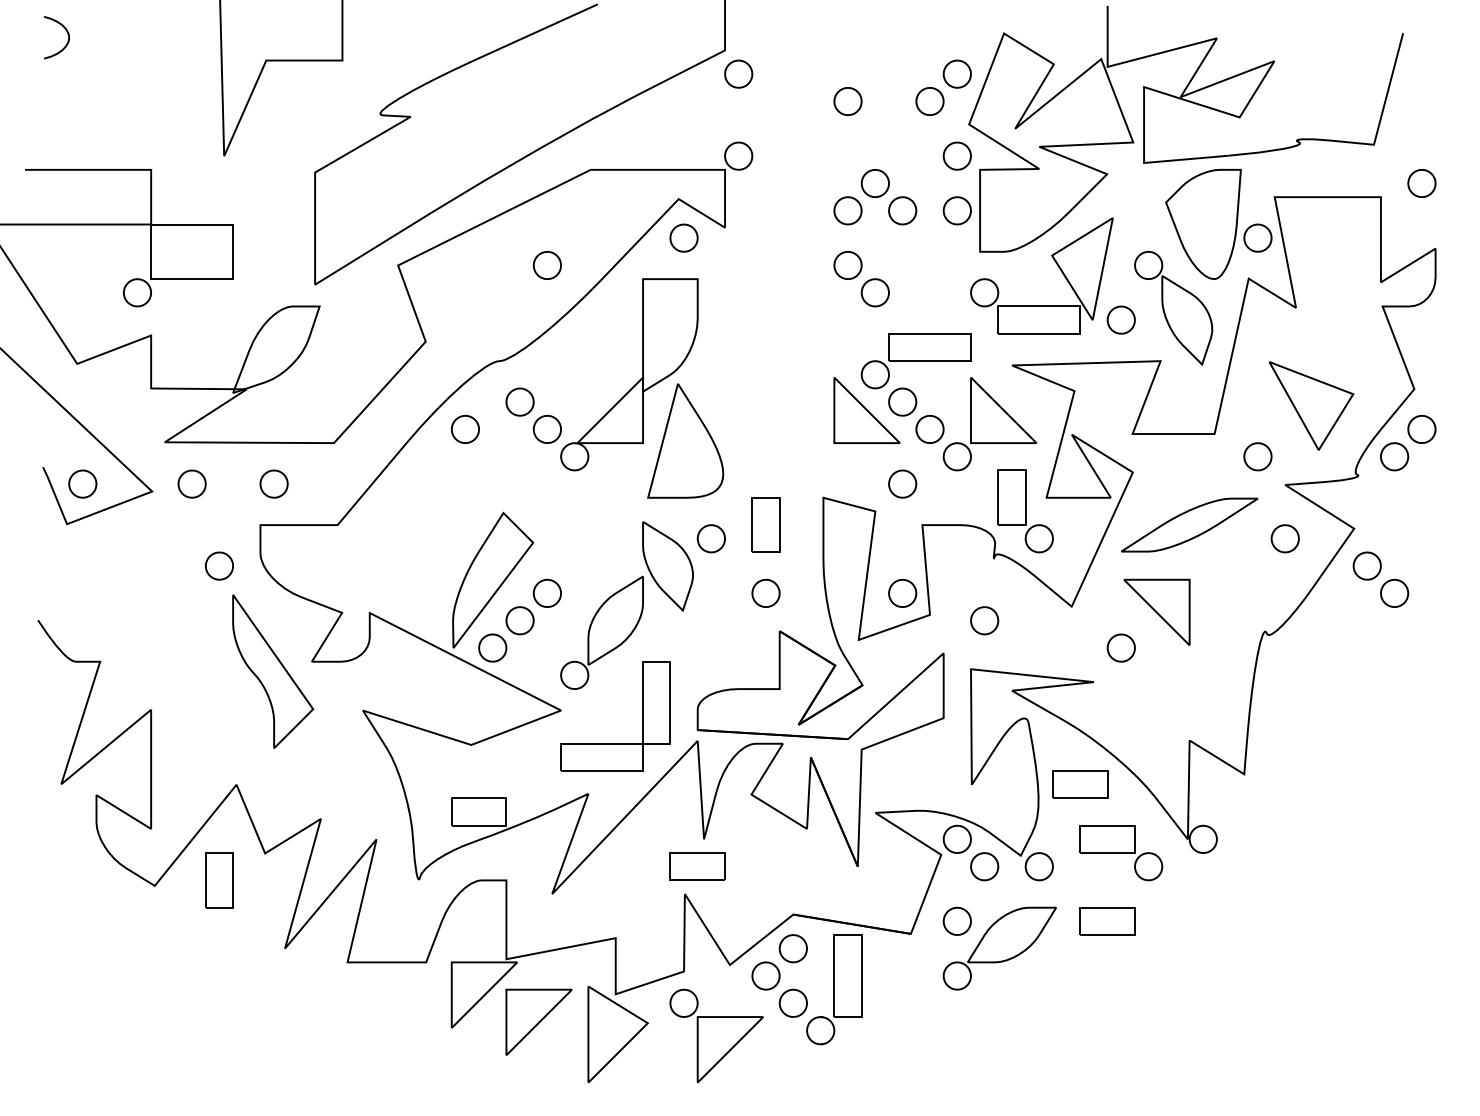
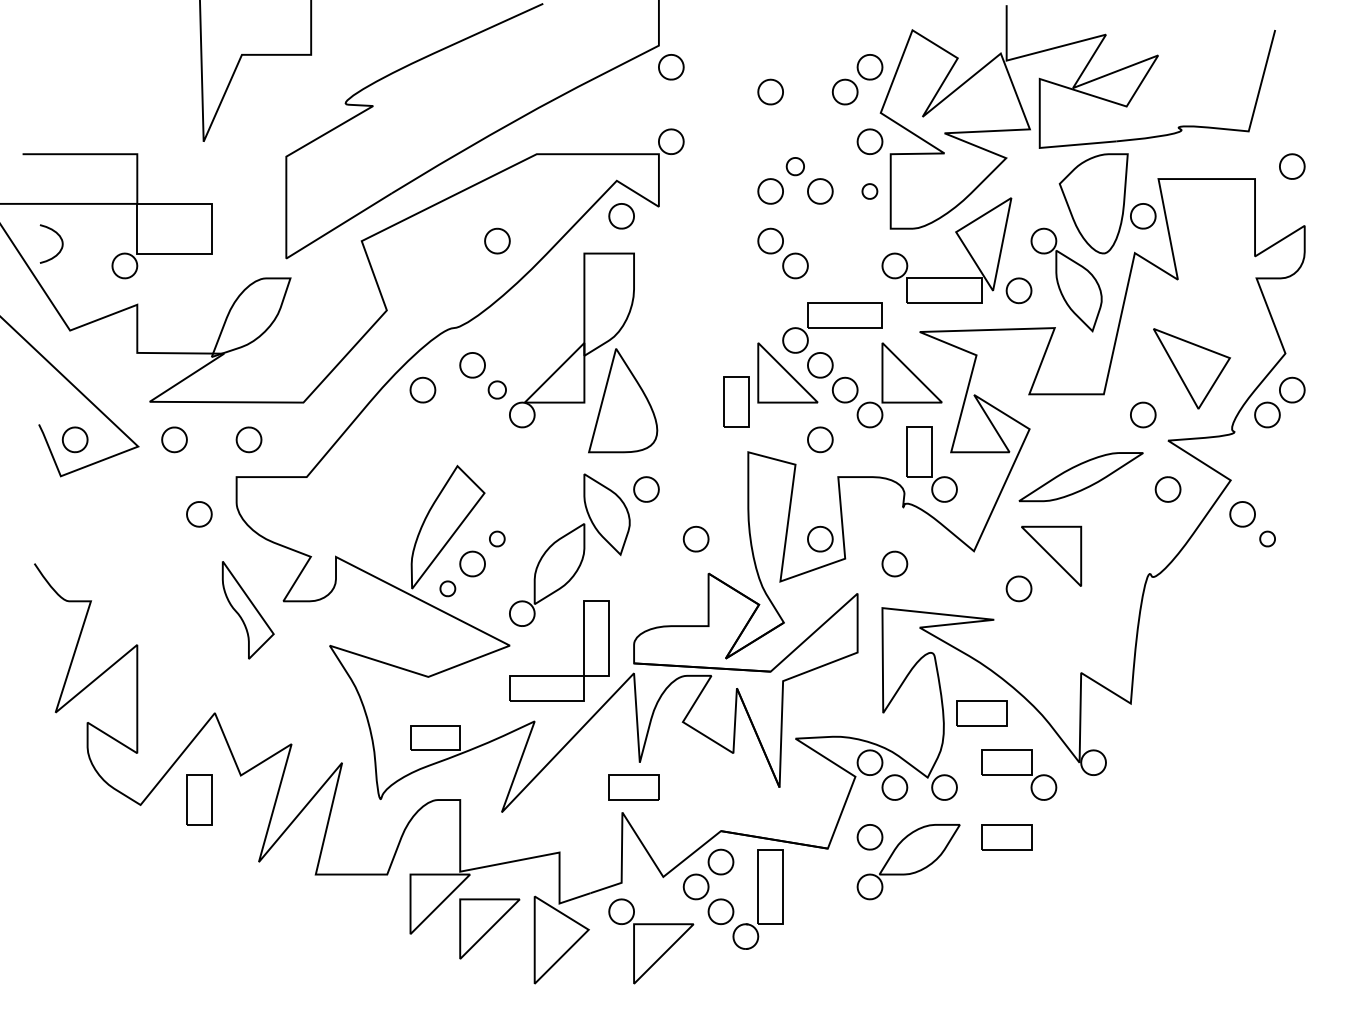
curve: (66, 32) -> (60, 239), moved
part: (874, 183) -> (794, 166), size x0.7
part: (956, 210) -> (869, 191), size x0.6
part: (546, 428) -> (496, 389), size x0.7
part: (765, 524) -> (735, 401), moved
part: (546, 592) -> (496, 538), size x0.6
part: (1394, 592) -> (1267, 538), size x0.6
part: (492, 647) -> (447, 588), size x0.6
part: (273, 671) -> (248, 610), size x0.7

